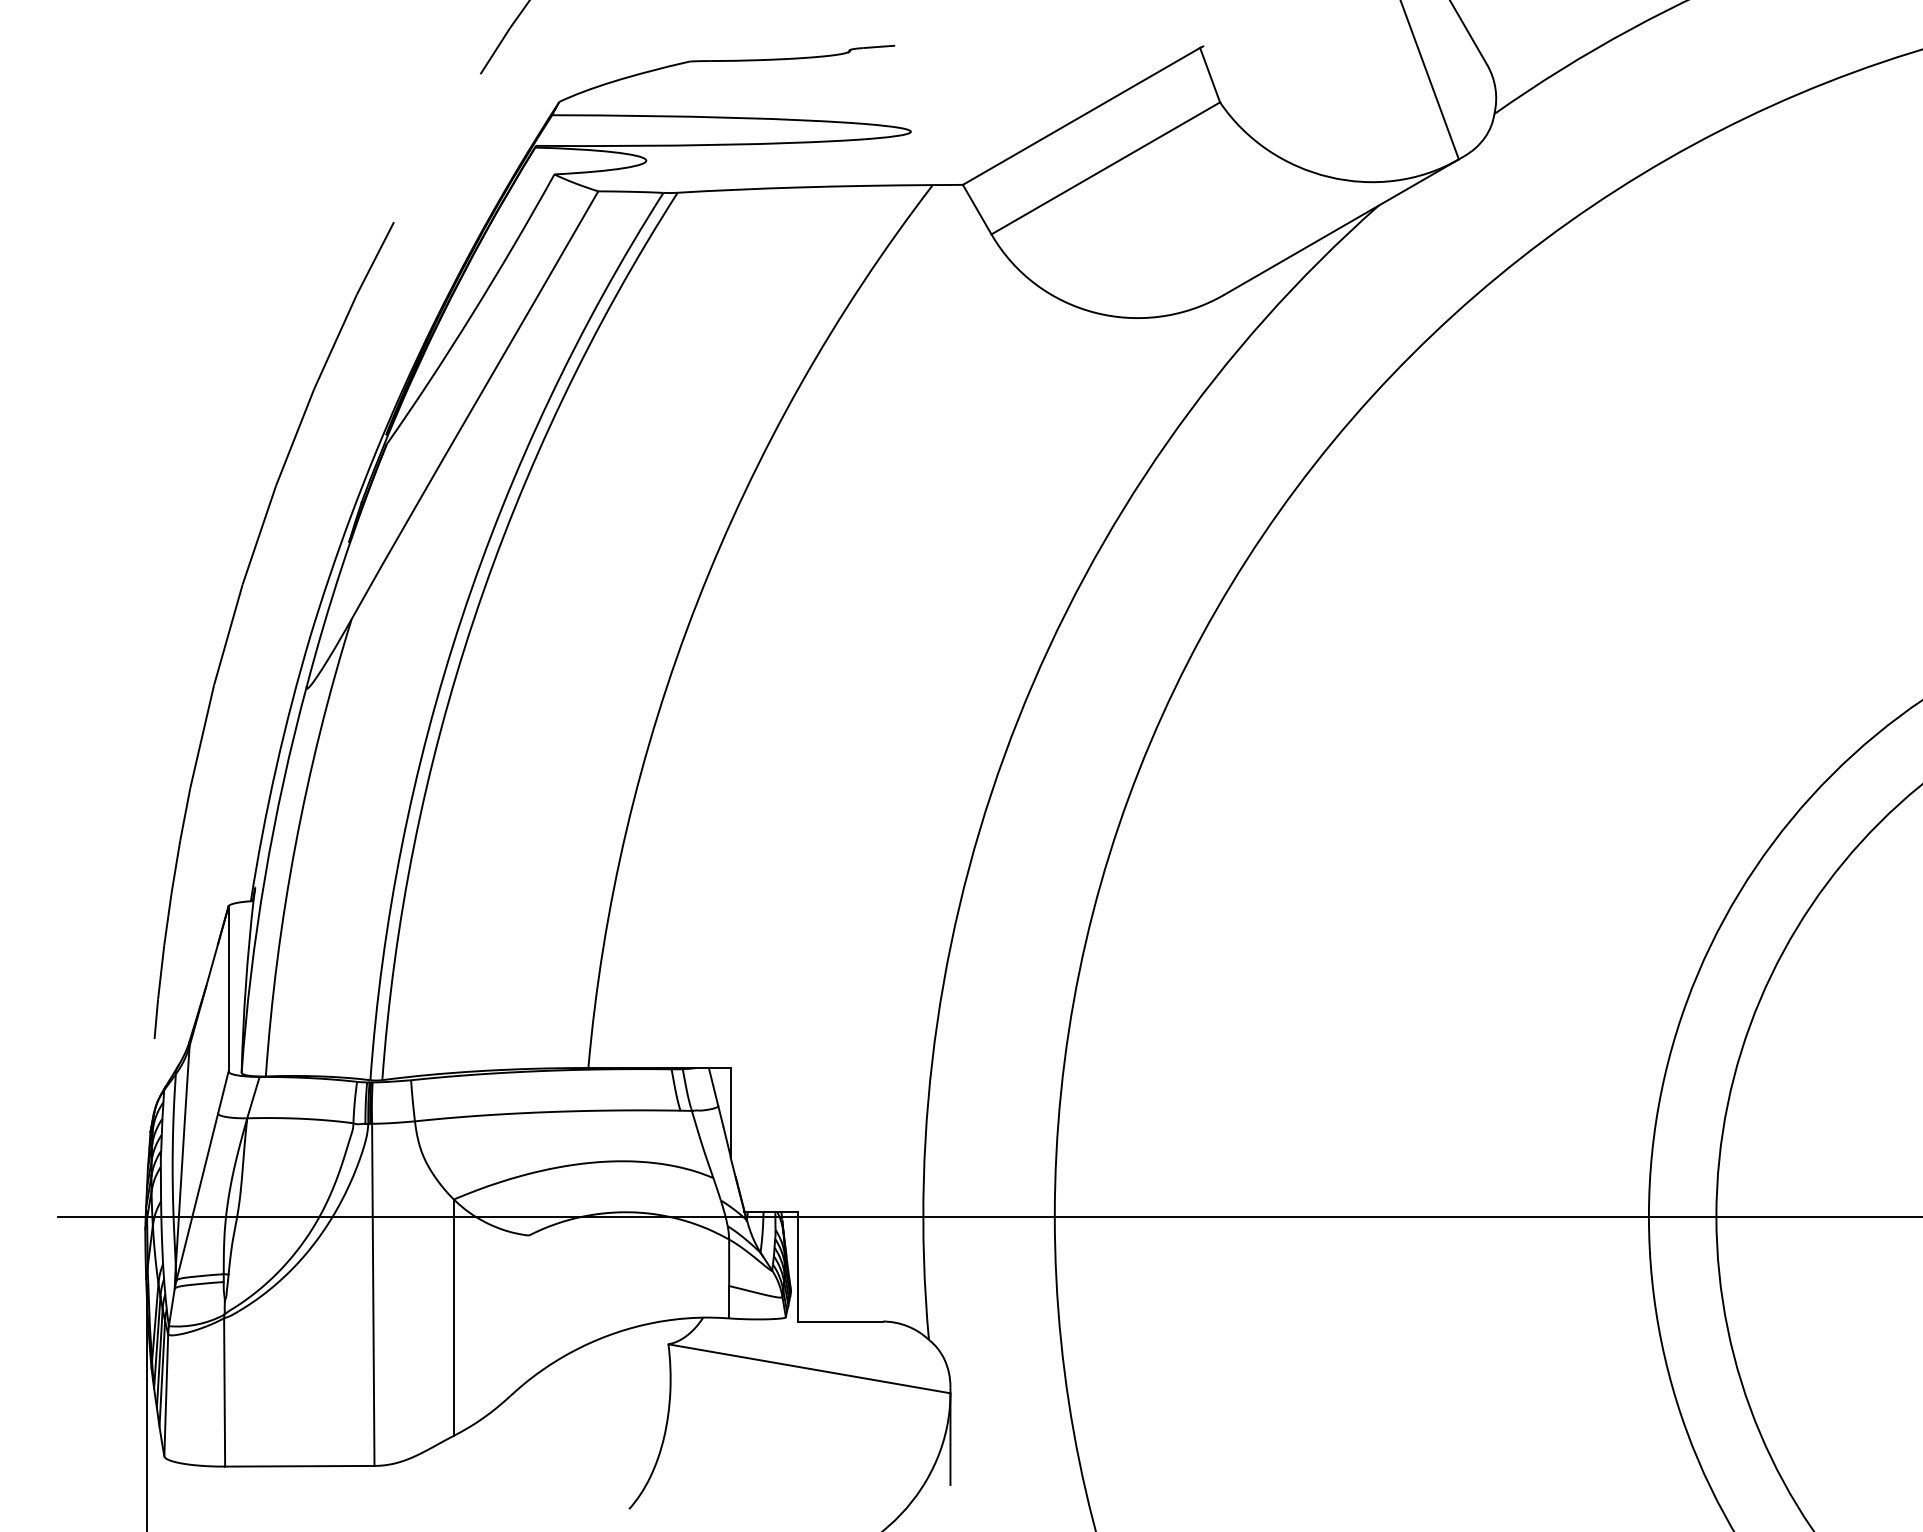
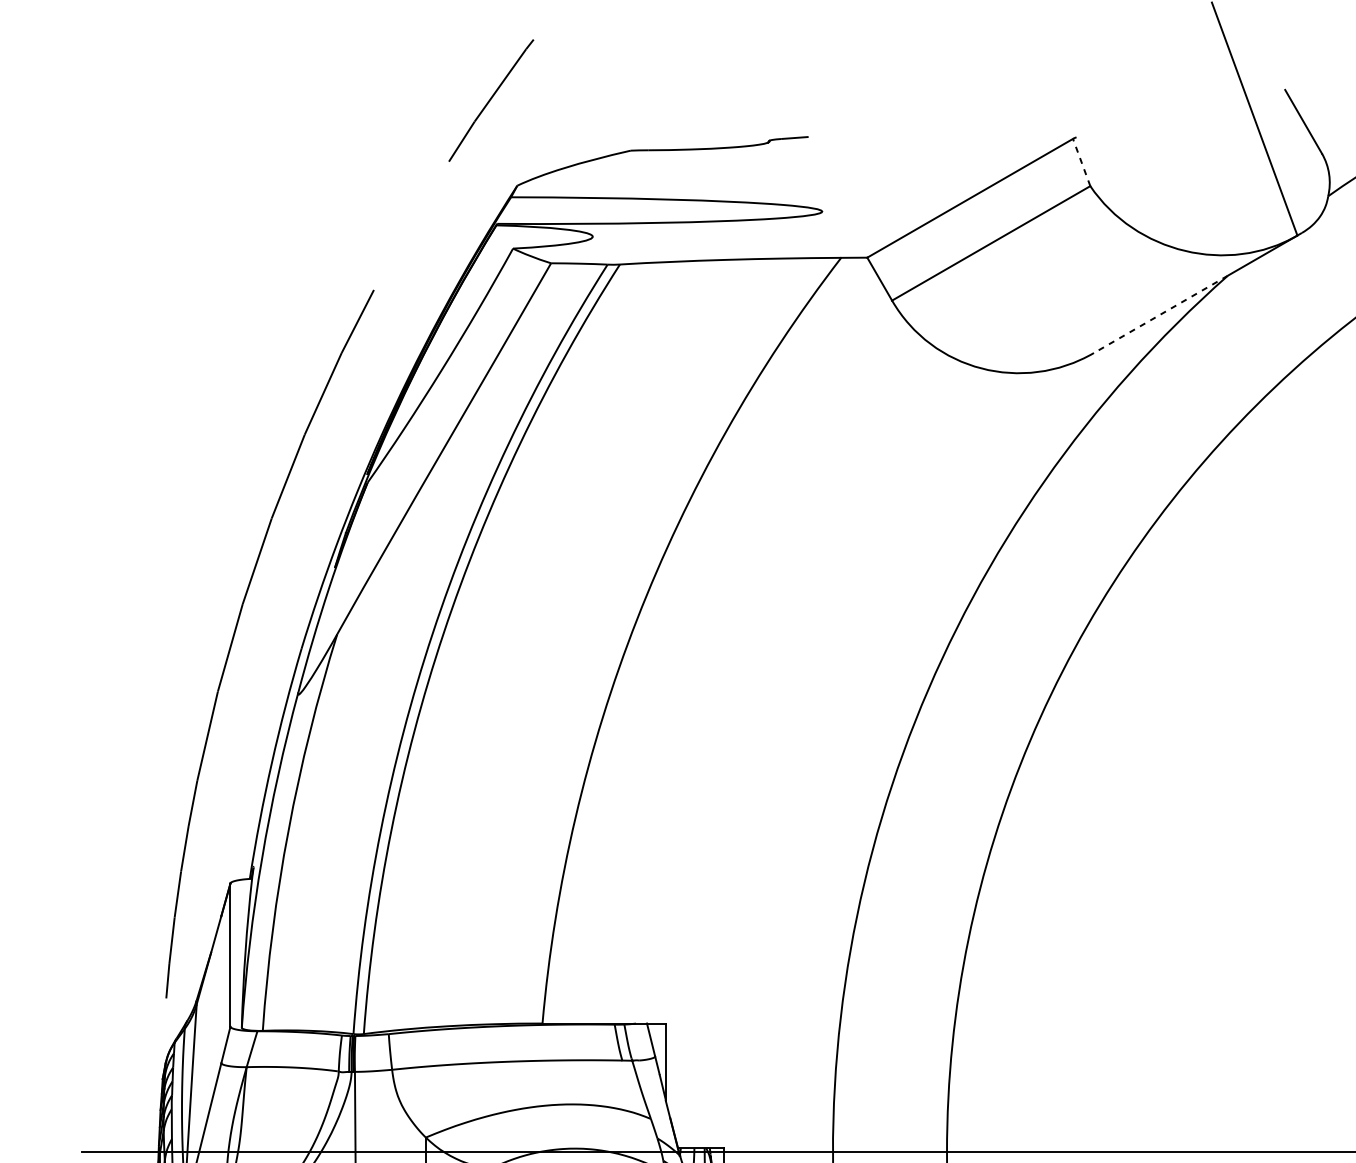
line: (1209, 74) -> (1081, 161), solid -> dashed
line: (1301, 250) -> (1160, 314), solid -> dashed

